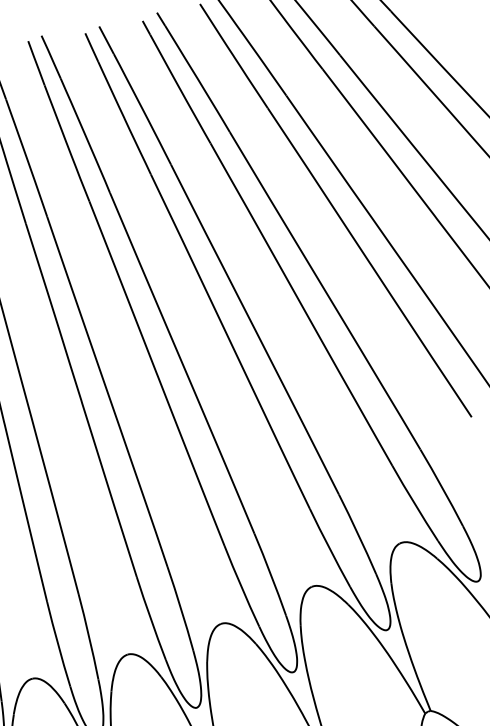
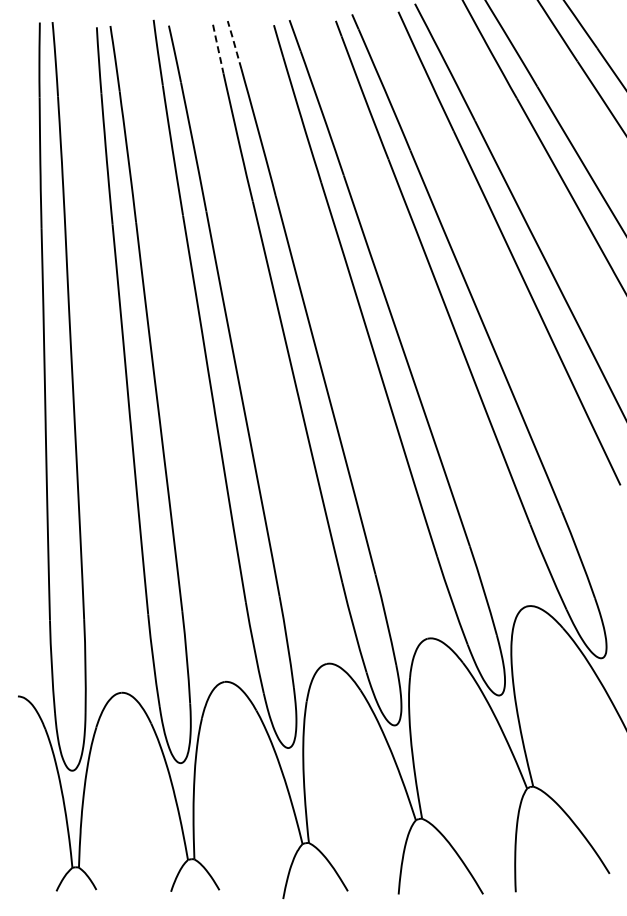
line: (51, 56) -> (234, 44), solid -> dashed
line: (36, 63) -> (218, 49), solid -> dashed

